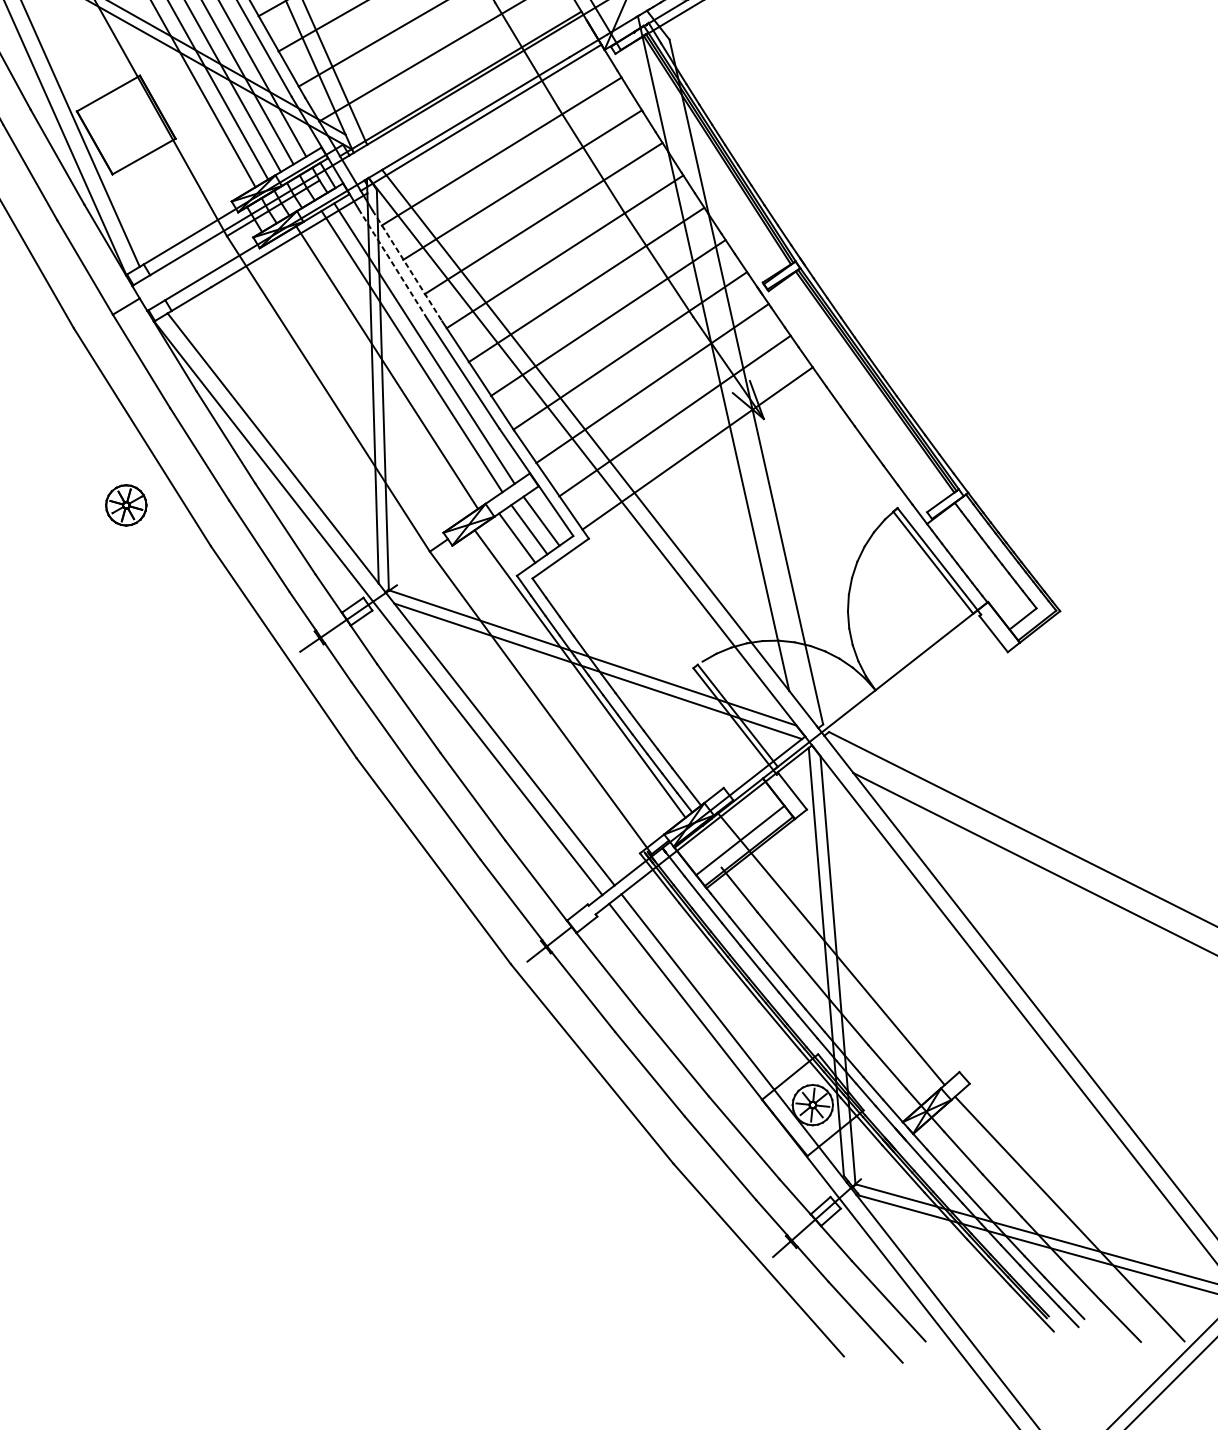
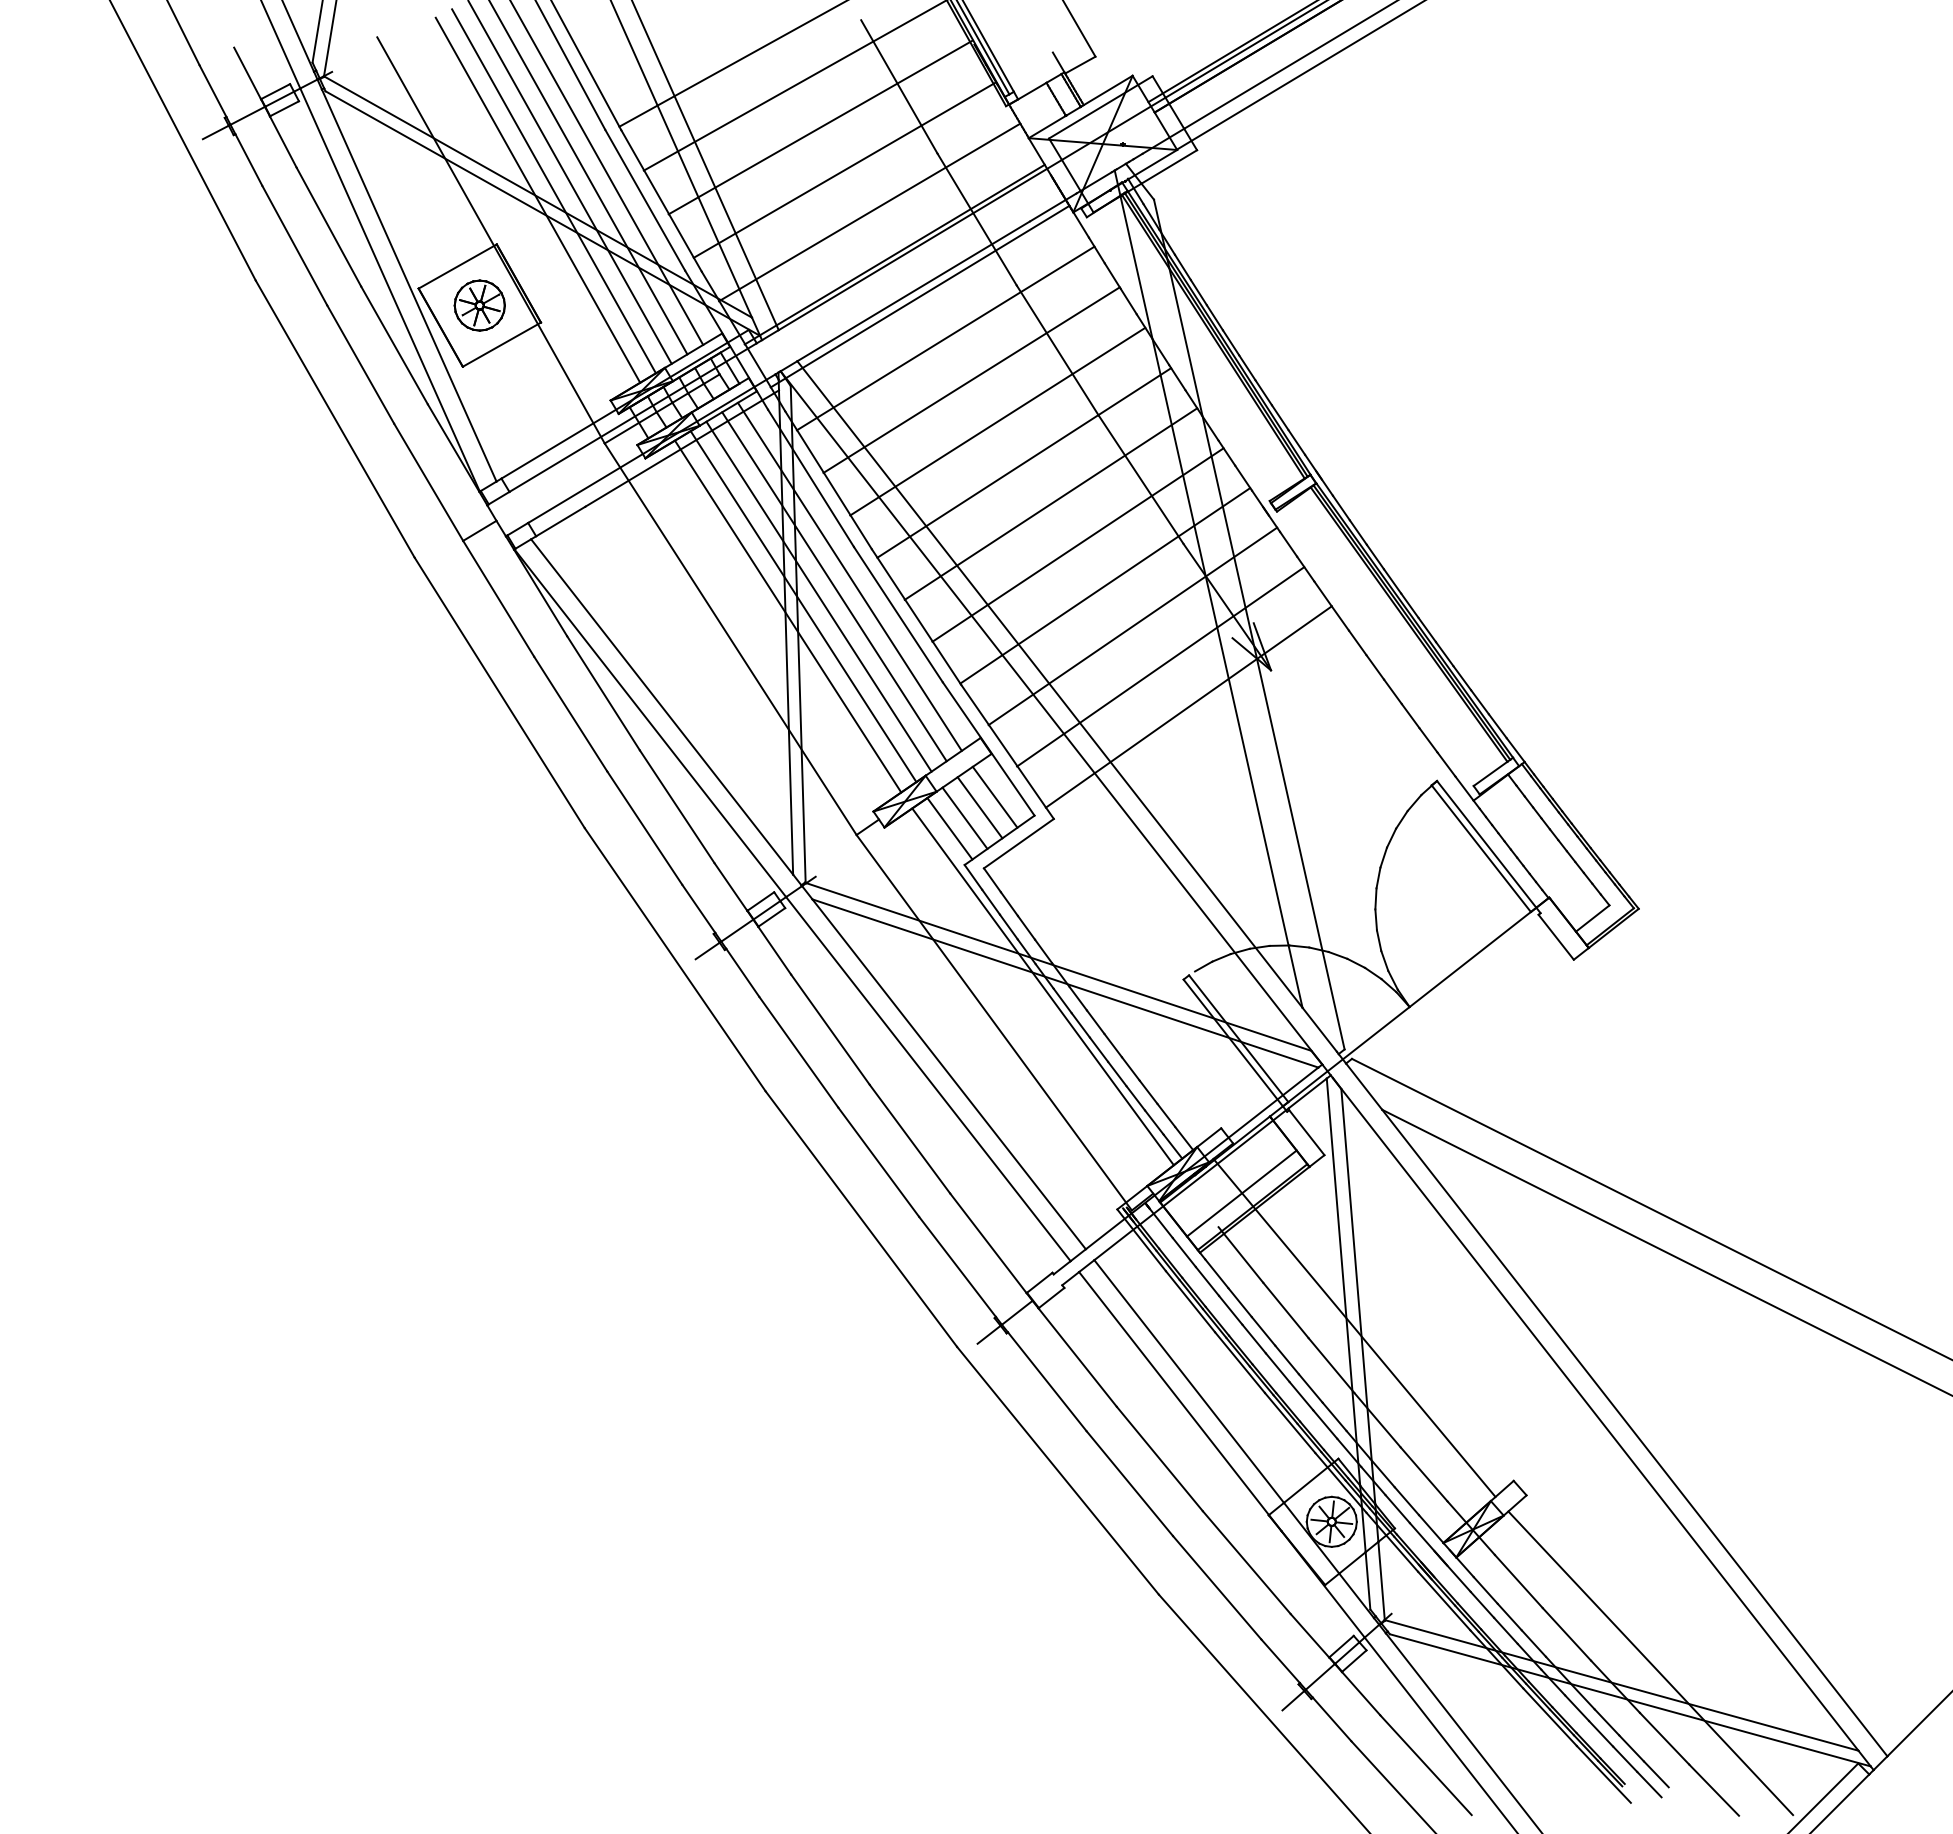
line: (393, 264) -> (811, 478), dashed -> solid
line: (407, 266) -> (828, 480), dashed -> solid
line: (399, 359) -> (818, 596), added
line: (374, 375) -> (787, 616), added
part: (126, 505) -> (479, 305), moved
line: (504, 546) -> (949, 828), added

